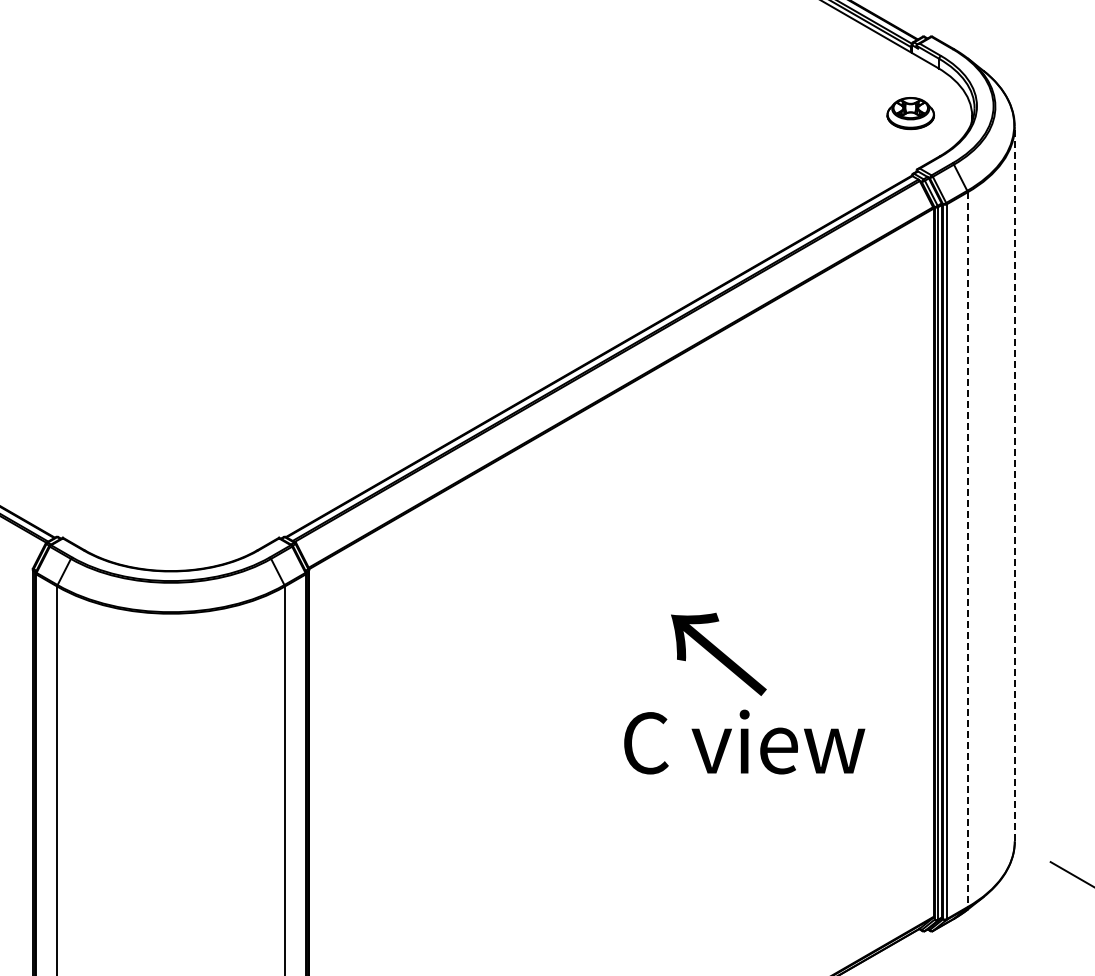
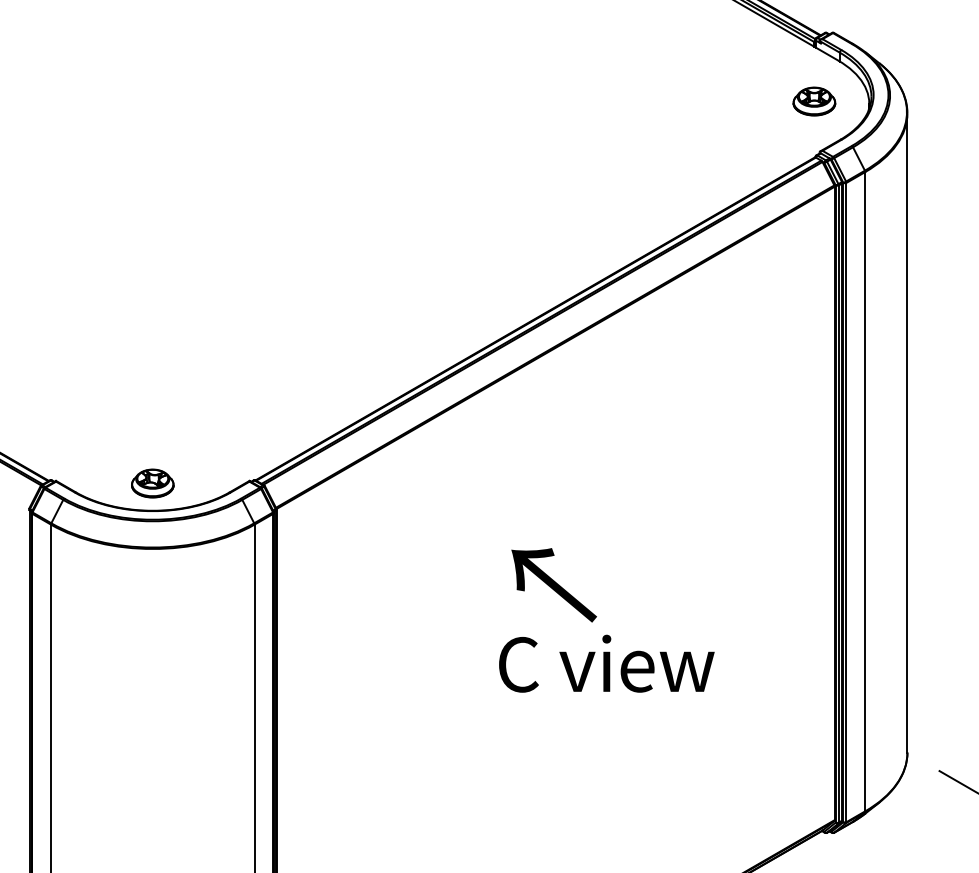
line: (1014, 483) -> (907, 432), dashed -> solid
part: (170, 540) -> (152, 483), added
line: (967, 550) -> (865, 492), dashed -> solid
text: (718, 653) -> (553, 584), moved
text: (744, 741) -> (606, 663), moved

